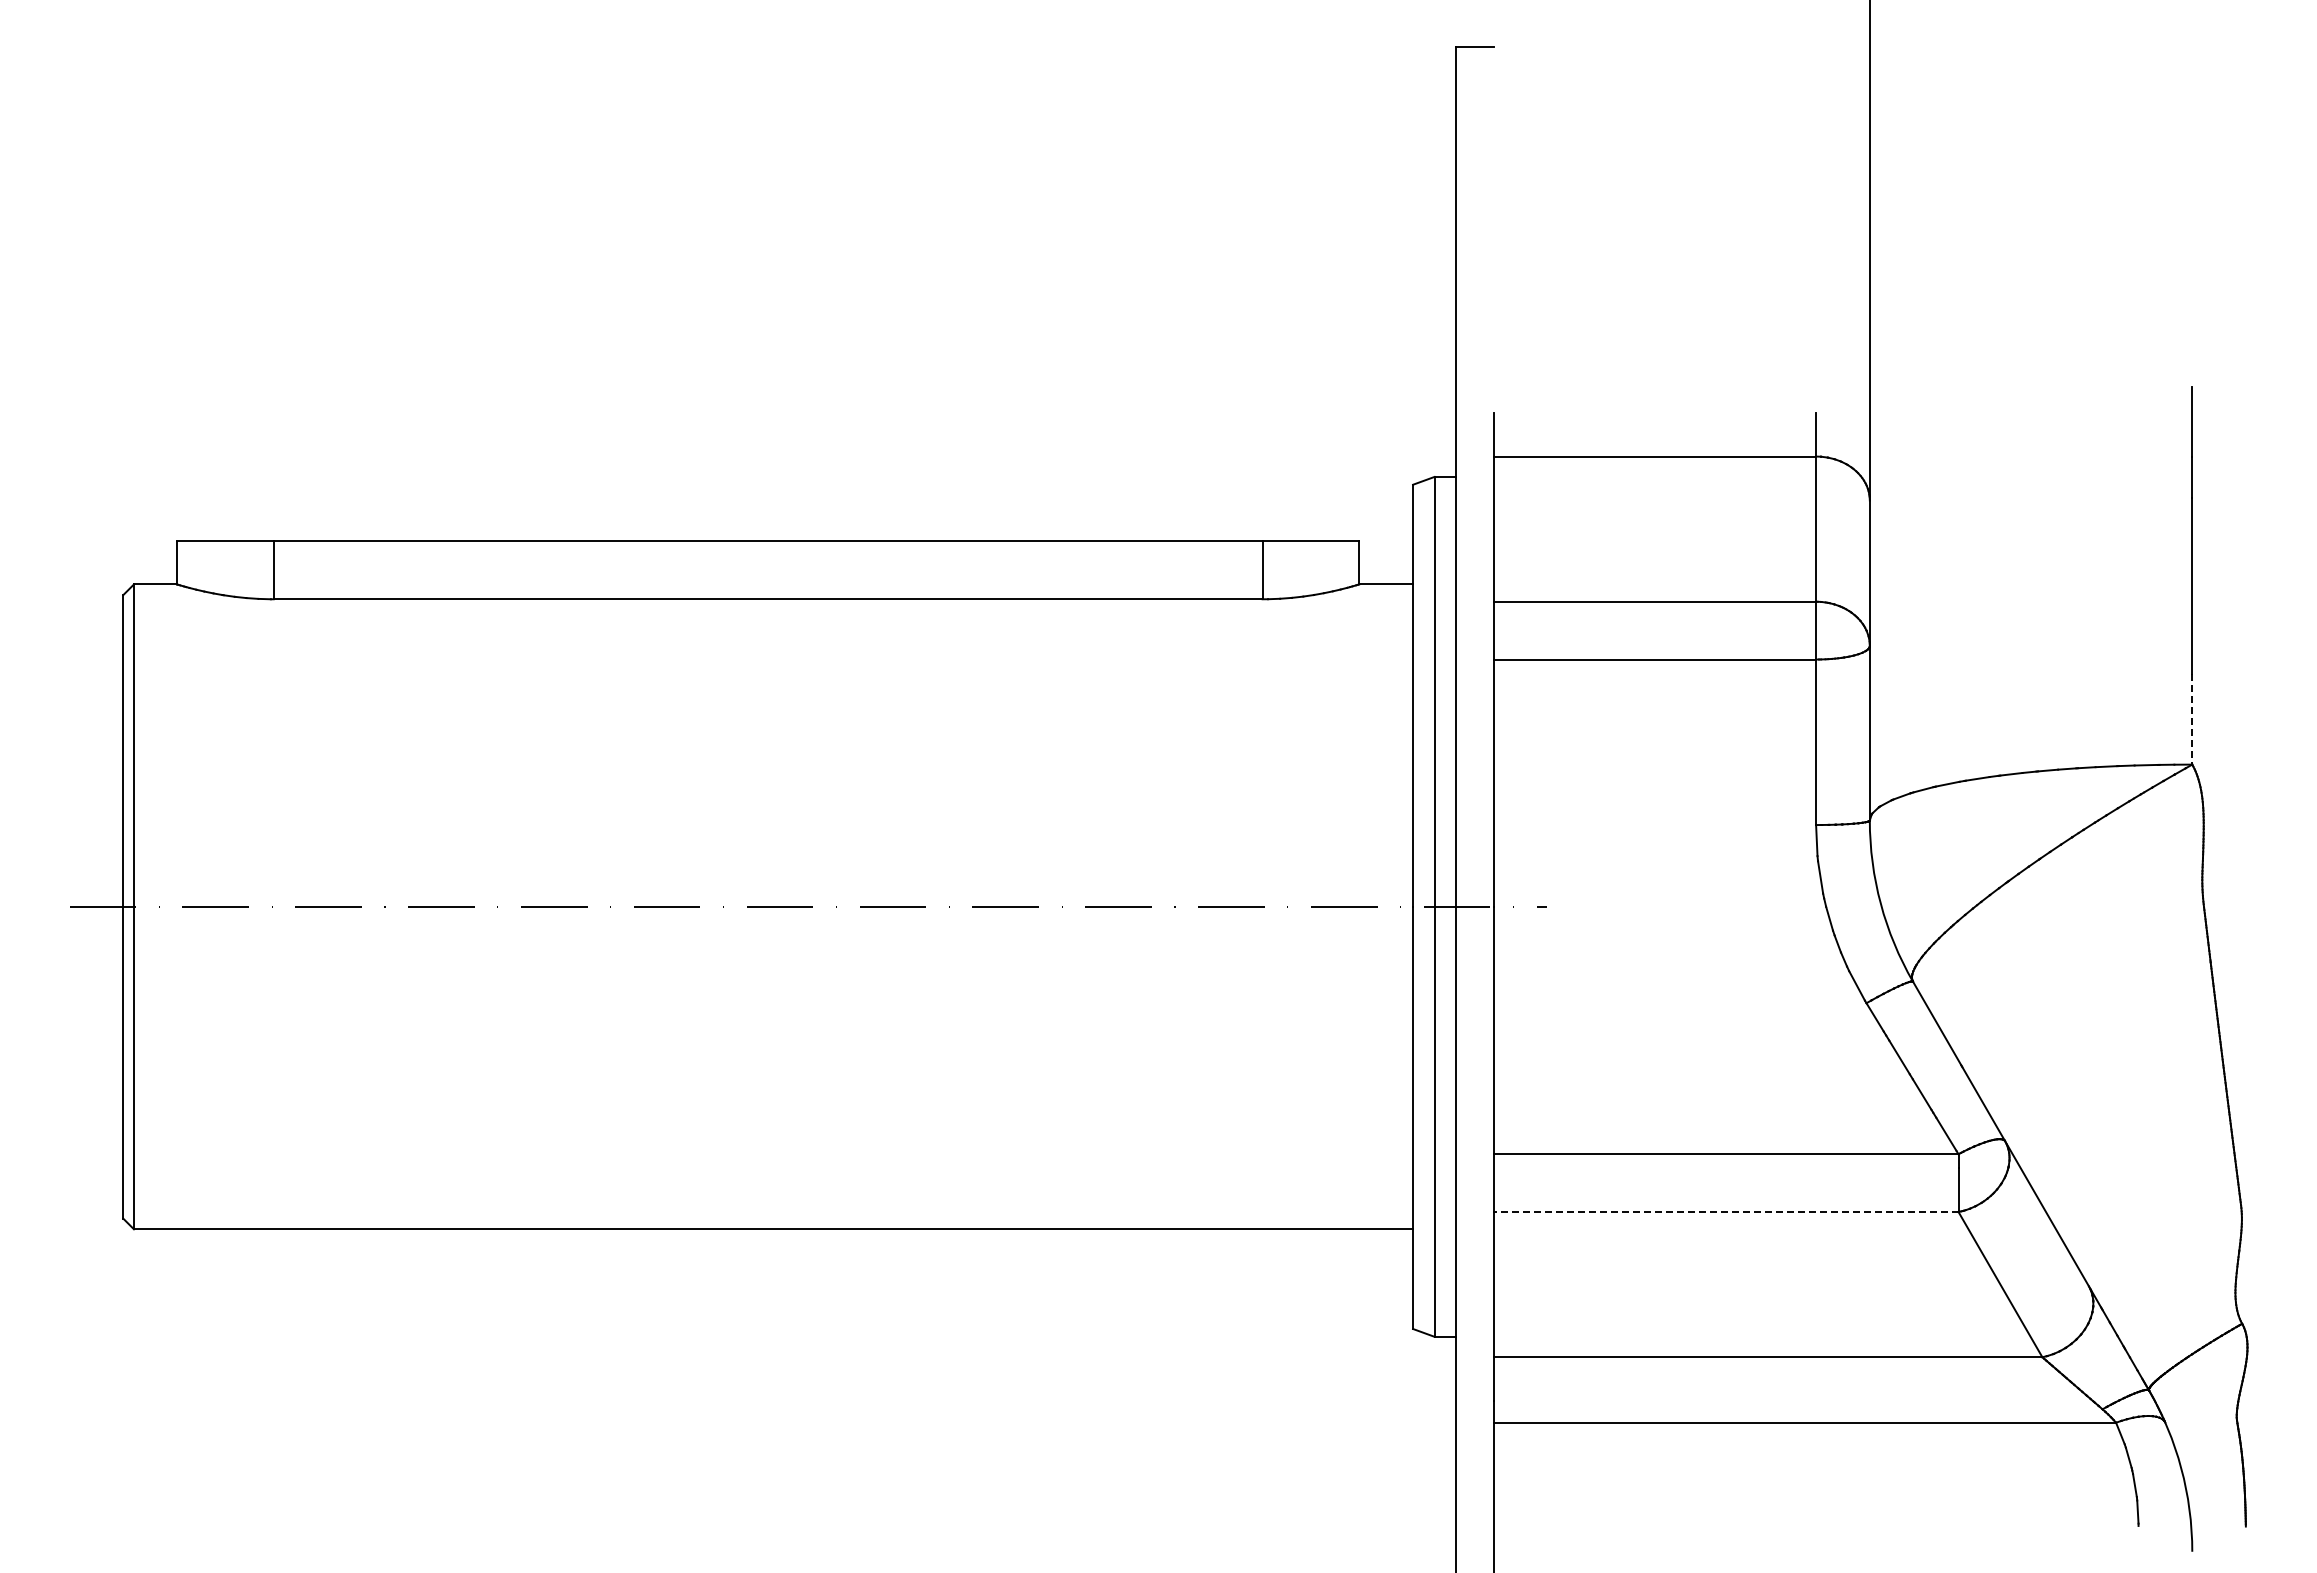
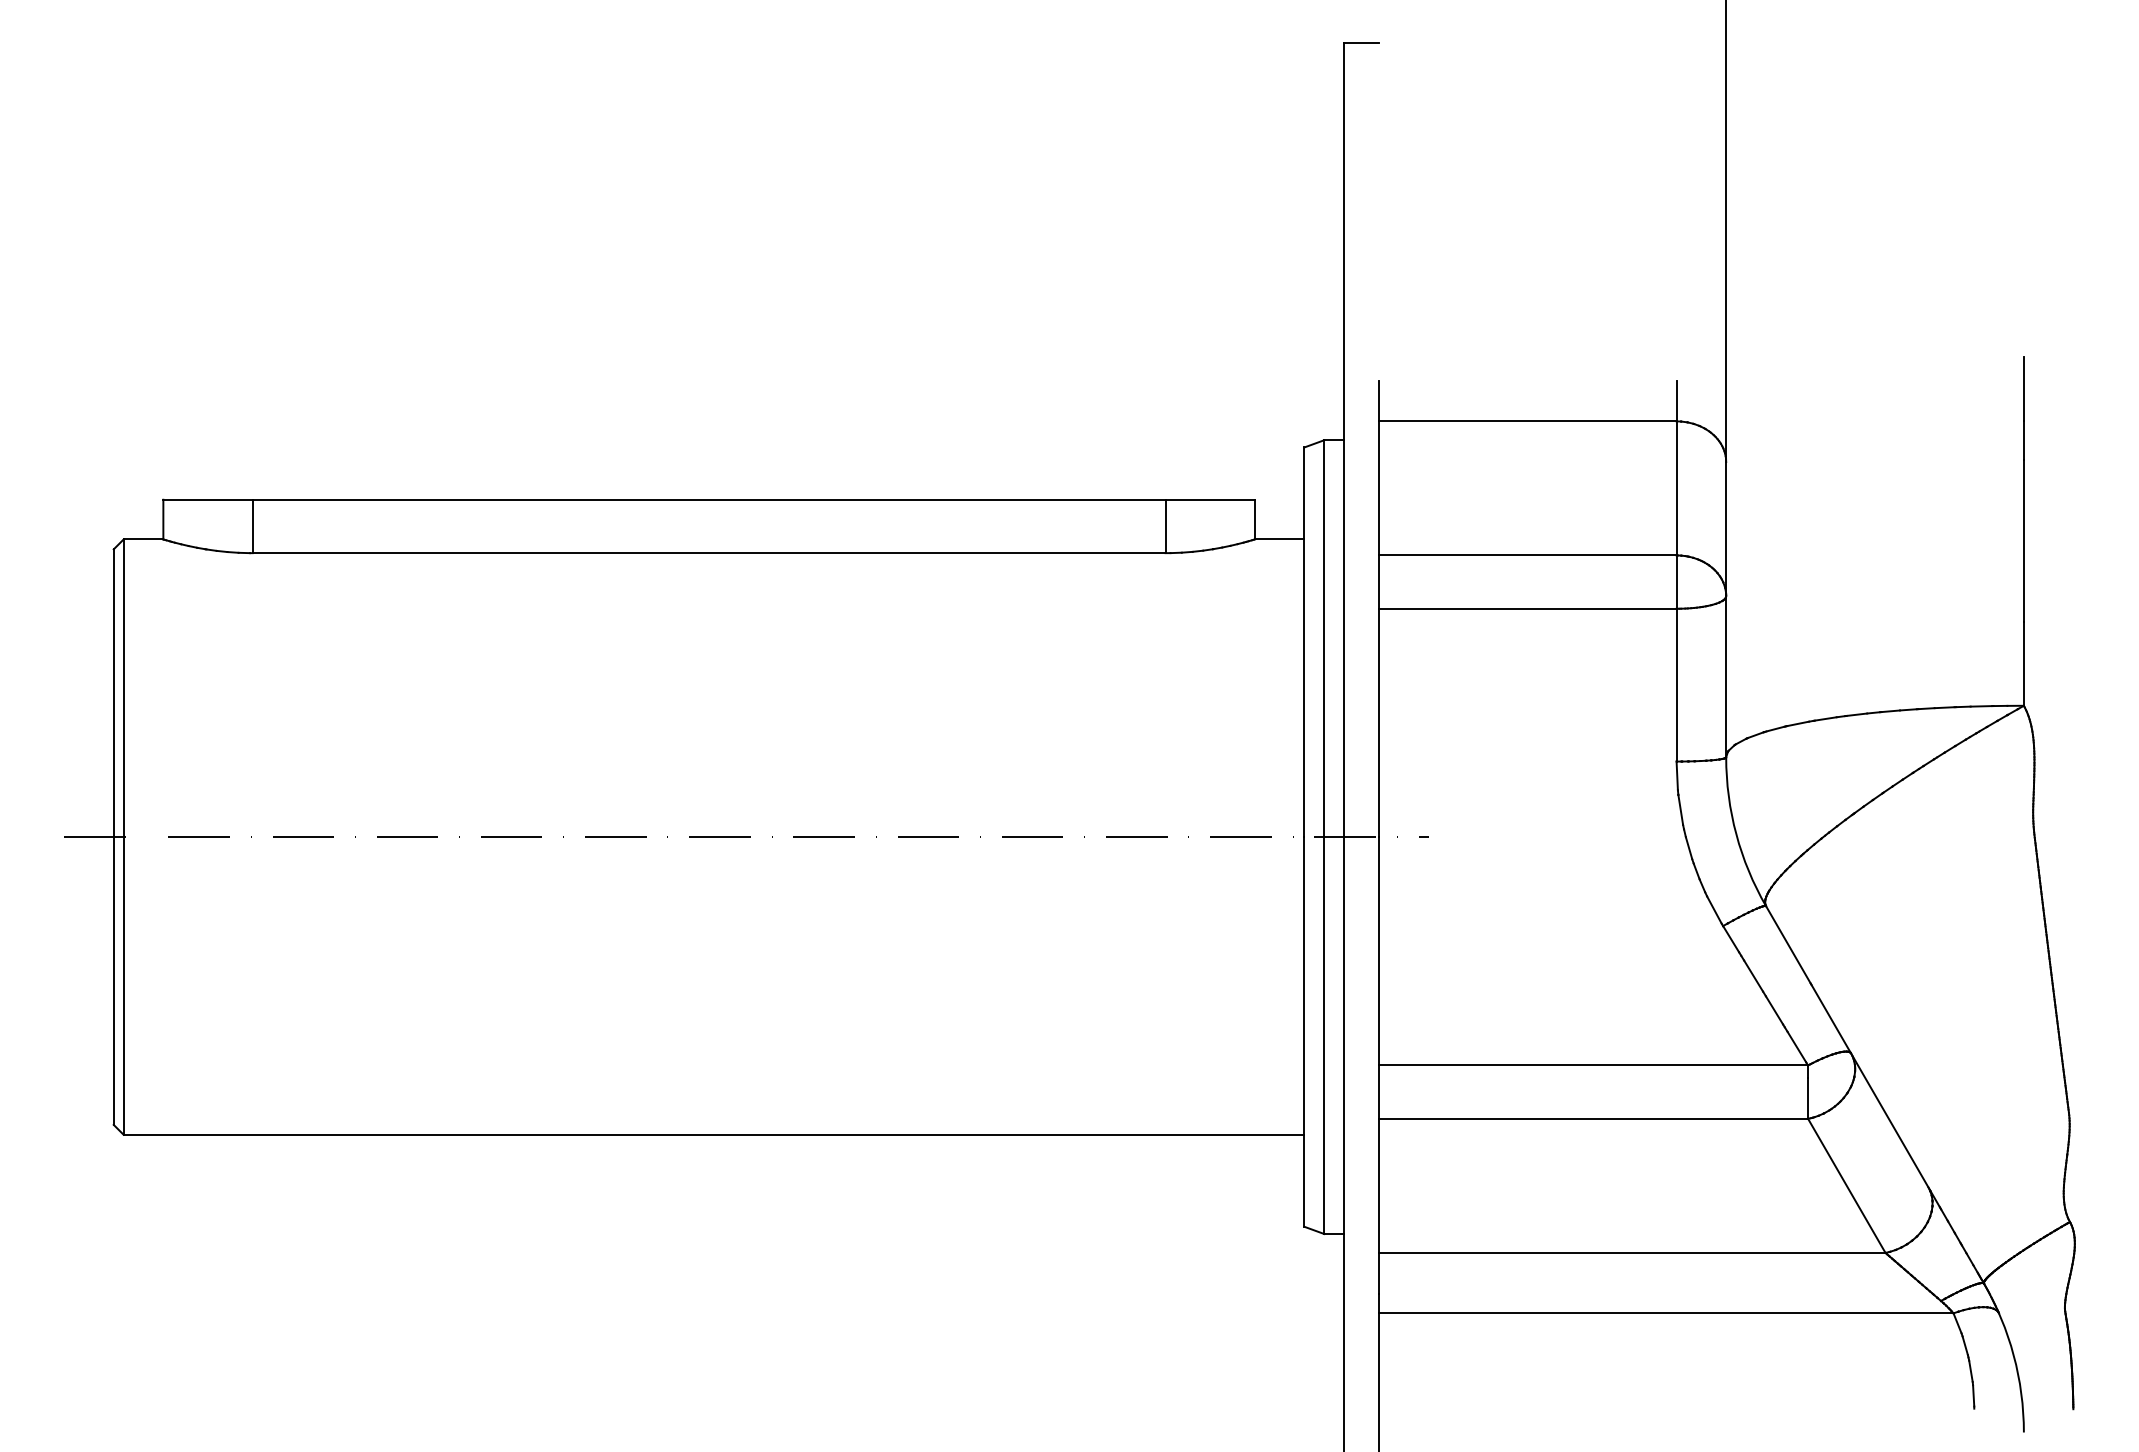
line: (2192, 719) -> (2024, 664), dashed -> solid
line: (1725, 1211) -> (1592, 1118), dashed -> solid

